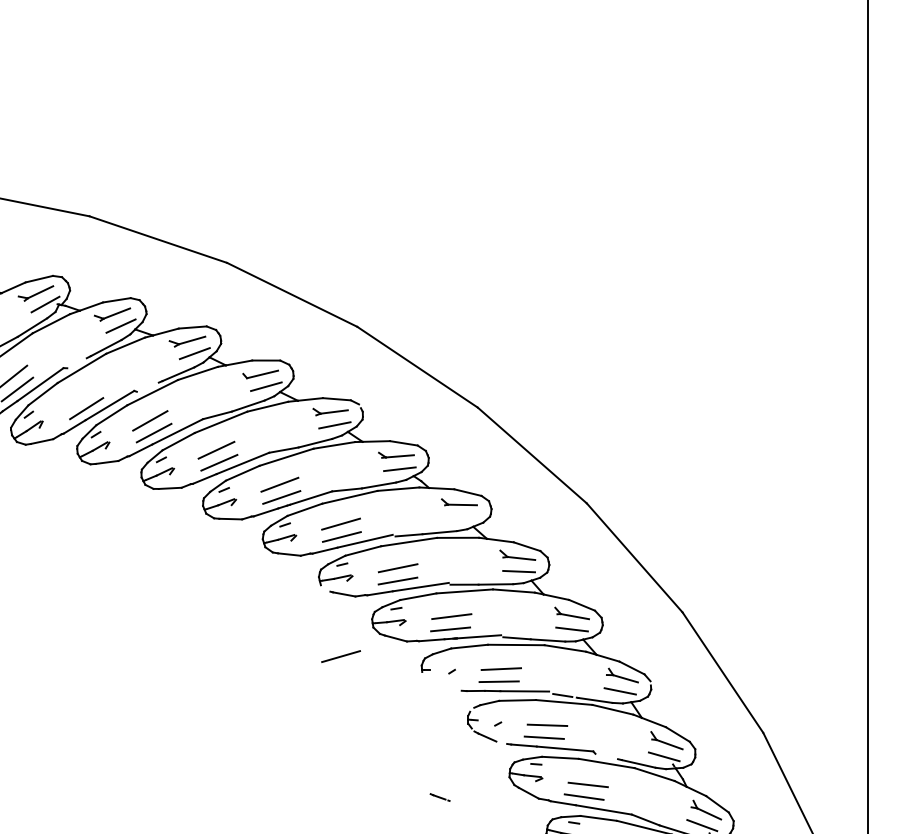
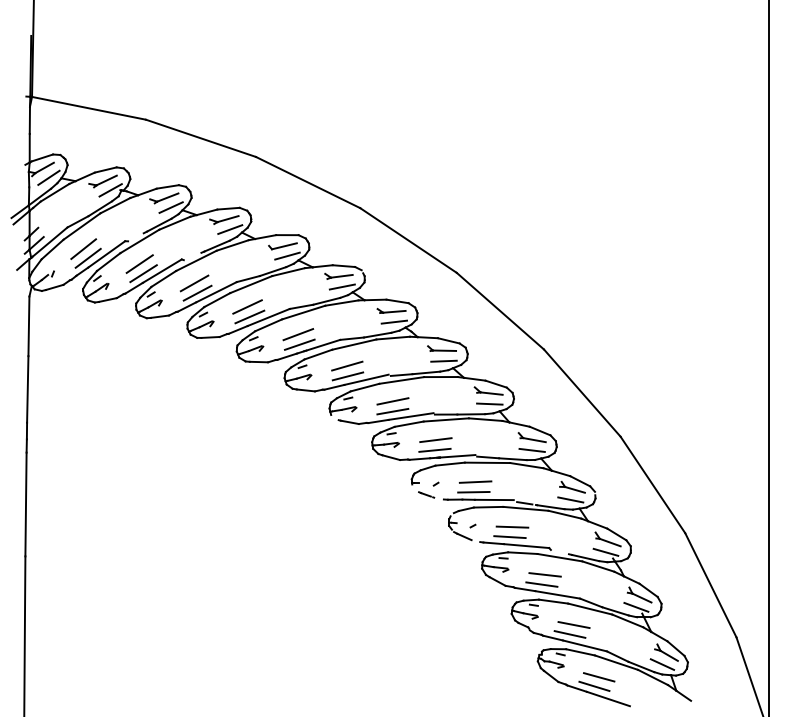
line: (81, 395) -> (139, 263), added
line: (461, 517) -> (443, 360), added
line: (341, 655) -> (347, 471), removed
line: (440, 796) -> (426, 494), moved

